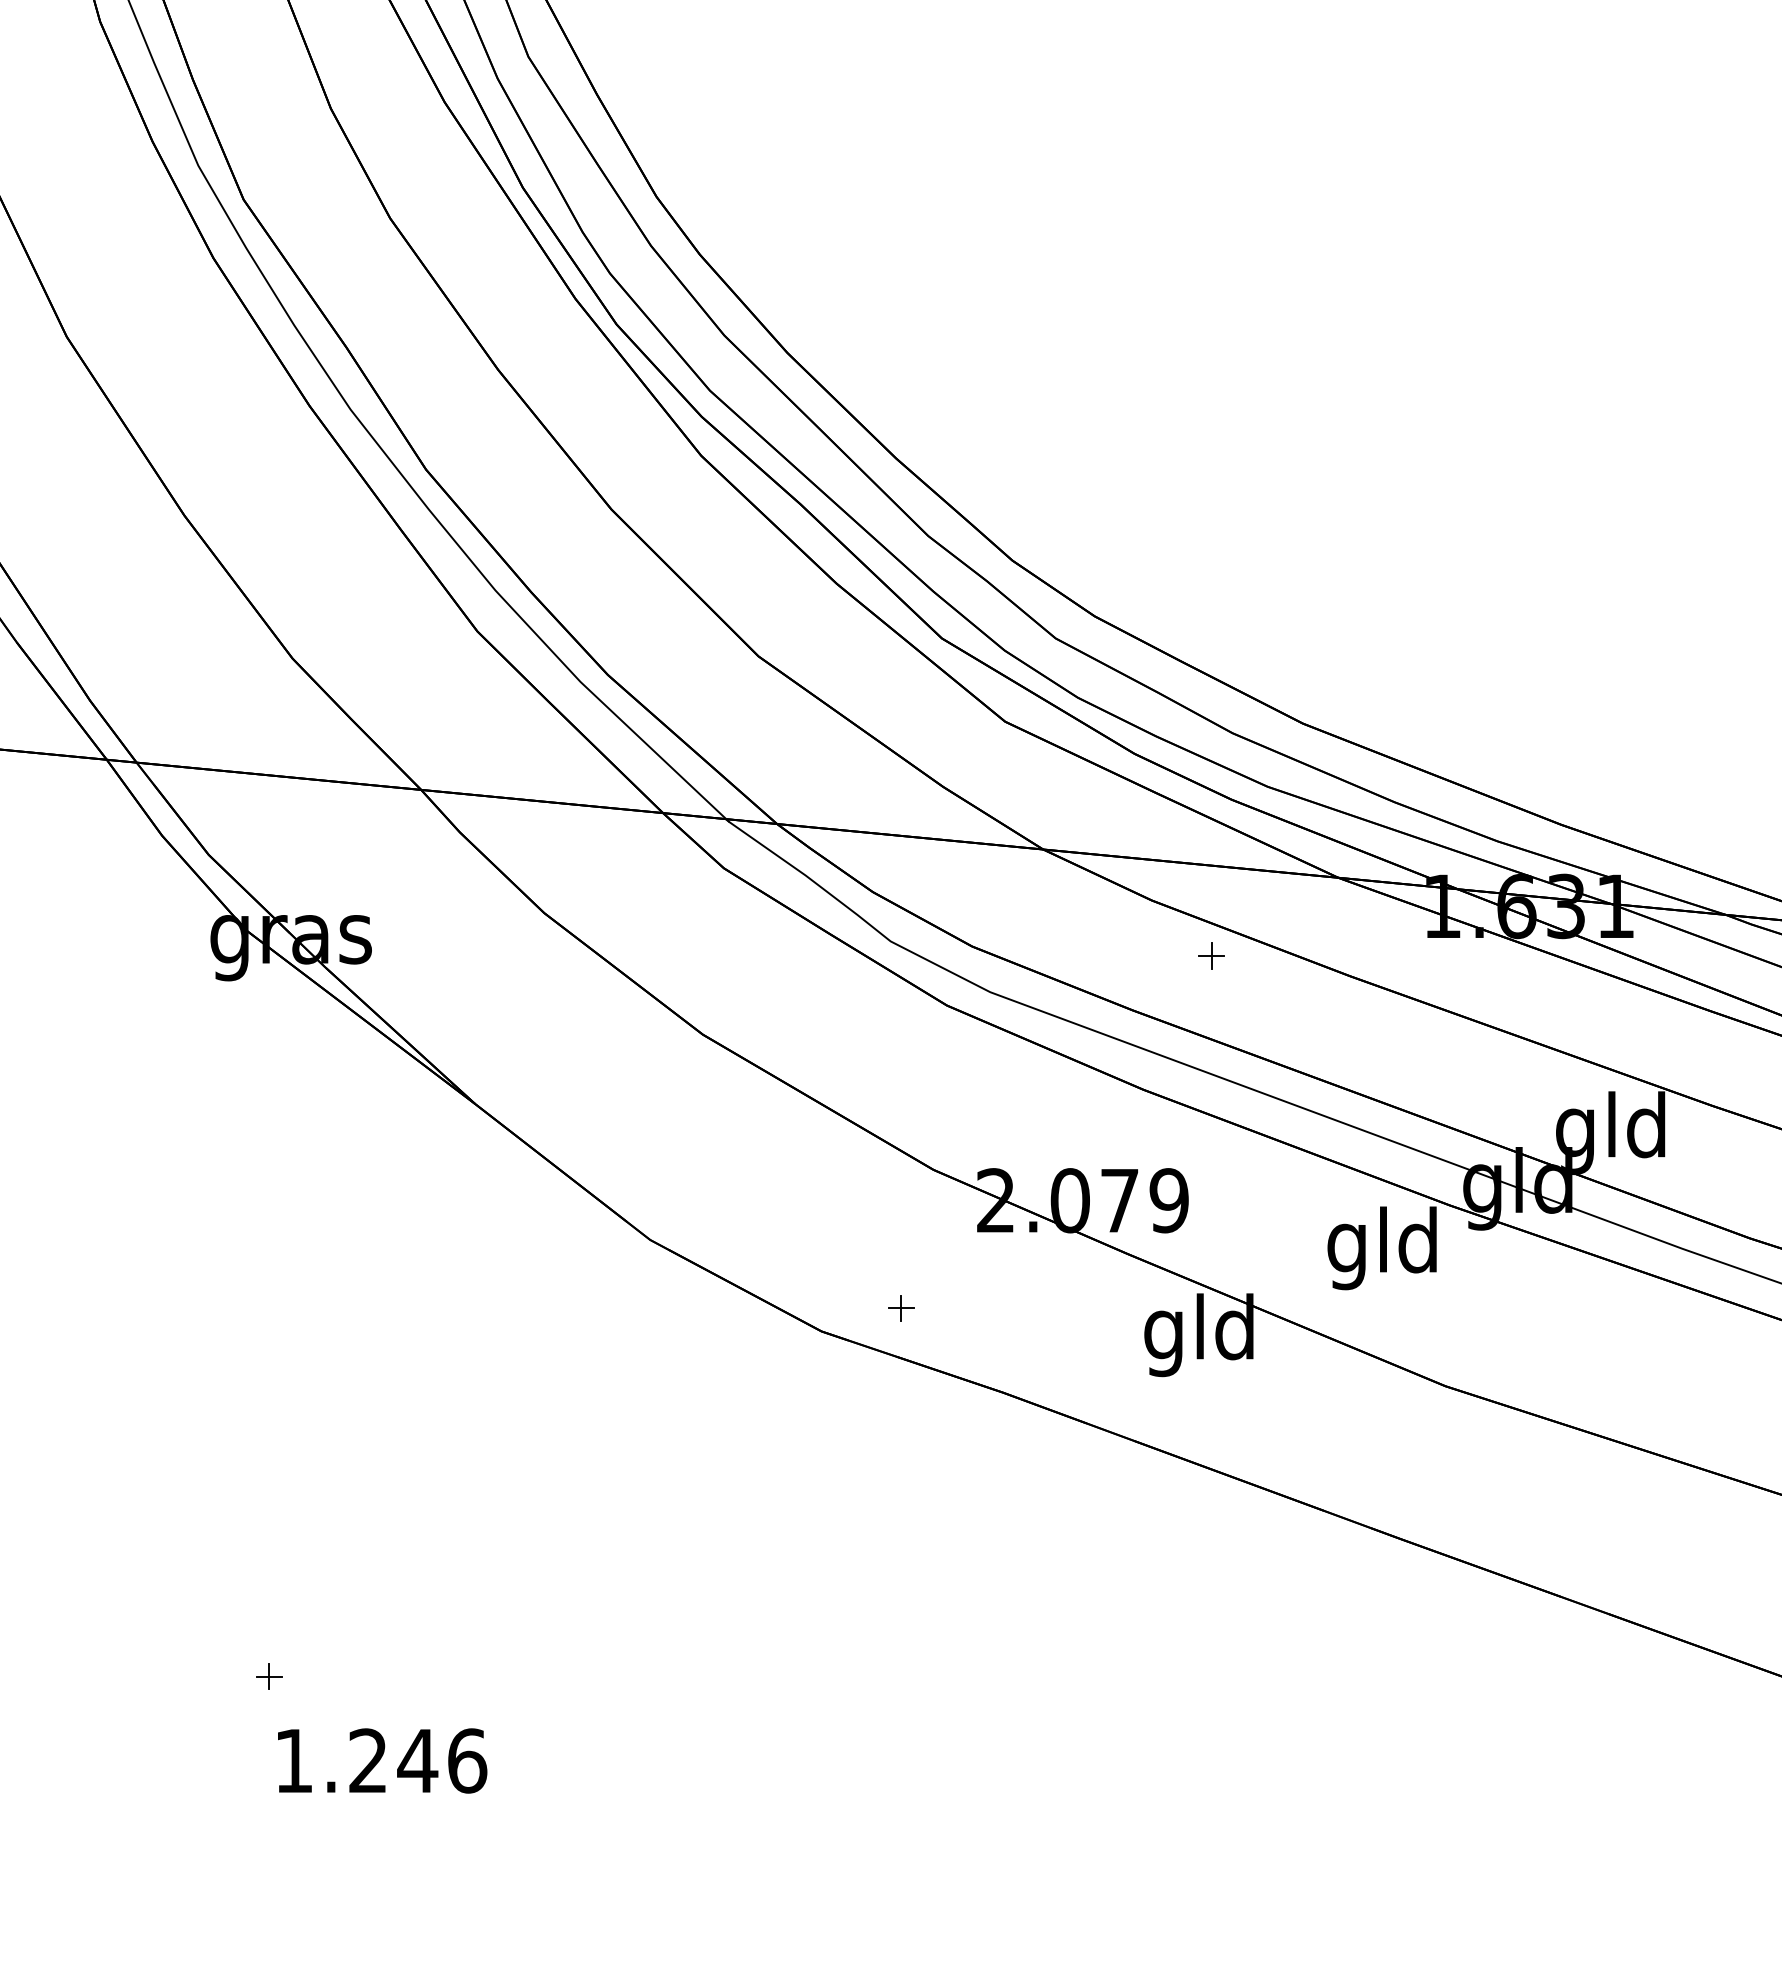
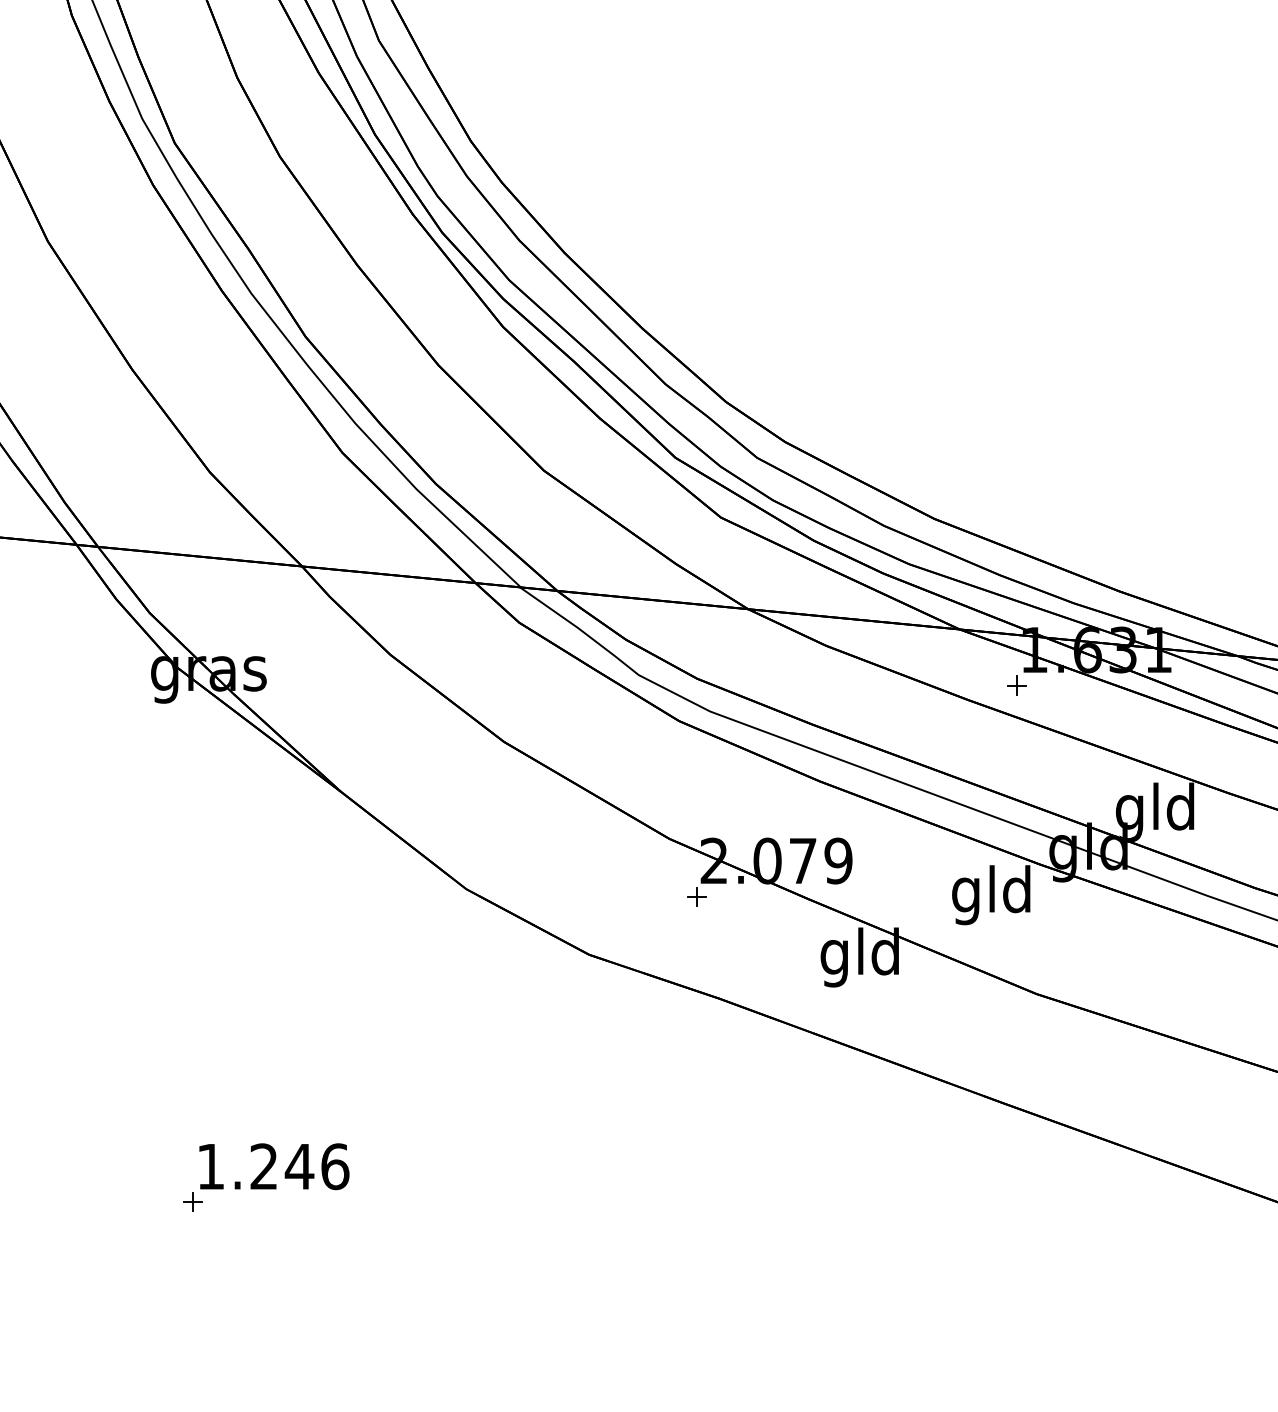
part: (1211, 955) -> (1016, 685), moved
part: (901, 1308) -> (696, 896), moved
text: (382, 1760) -> (274, 1166), moved

